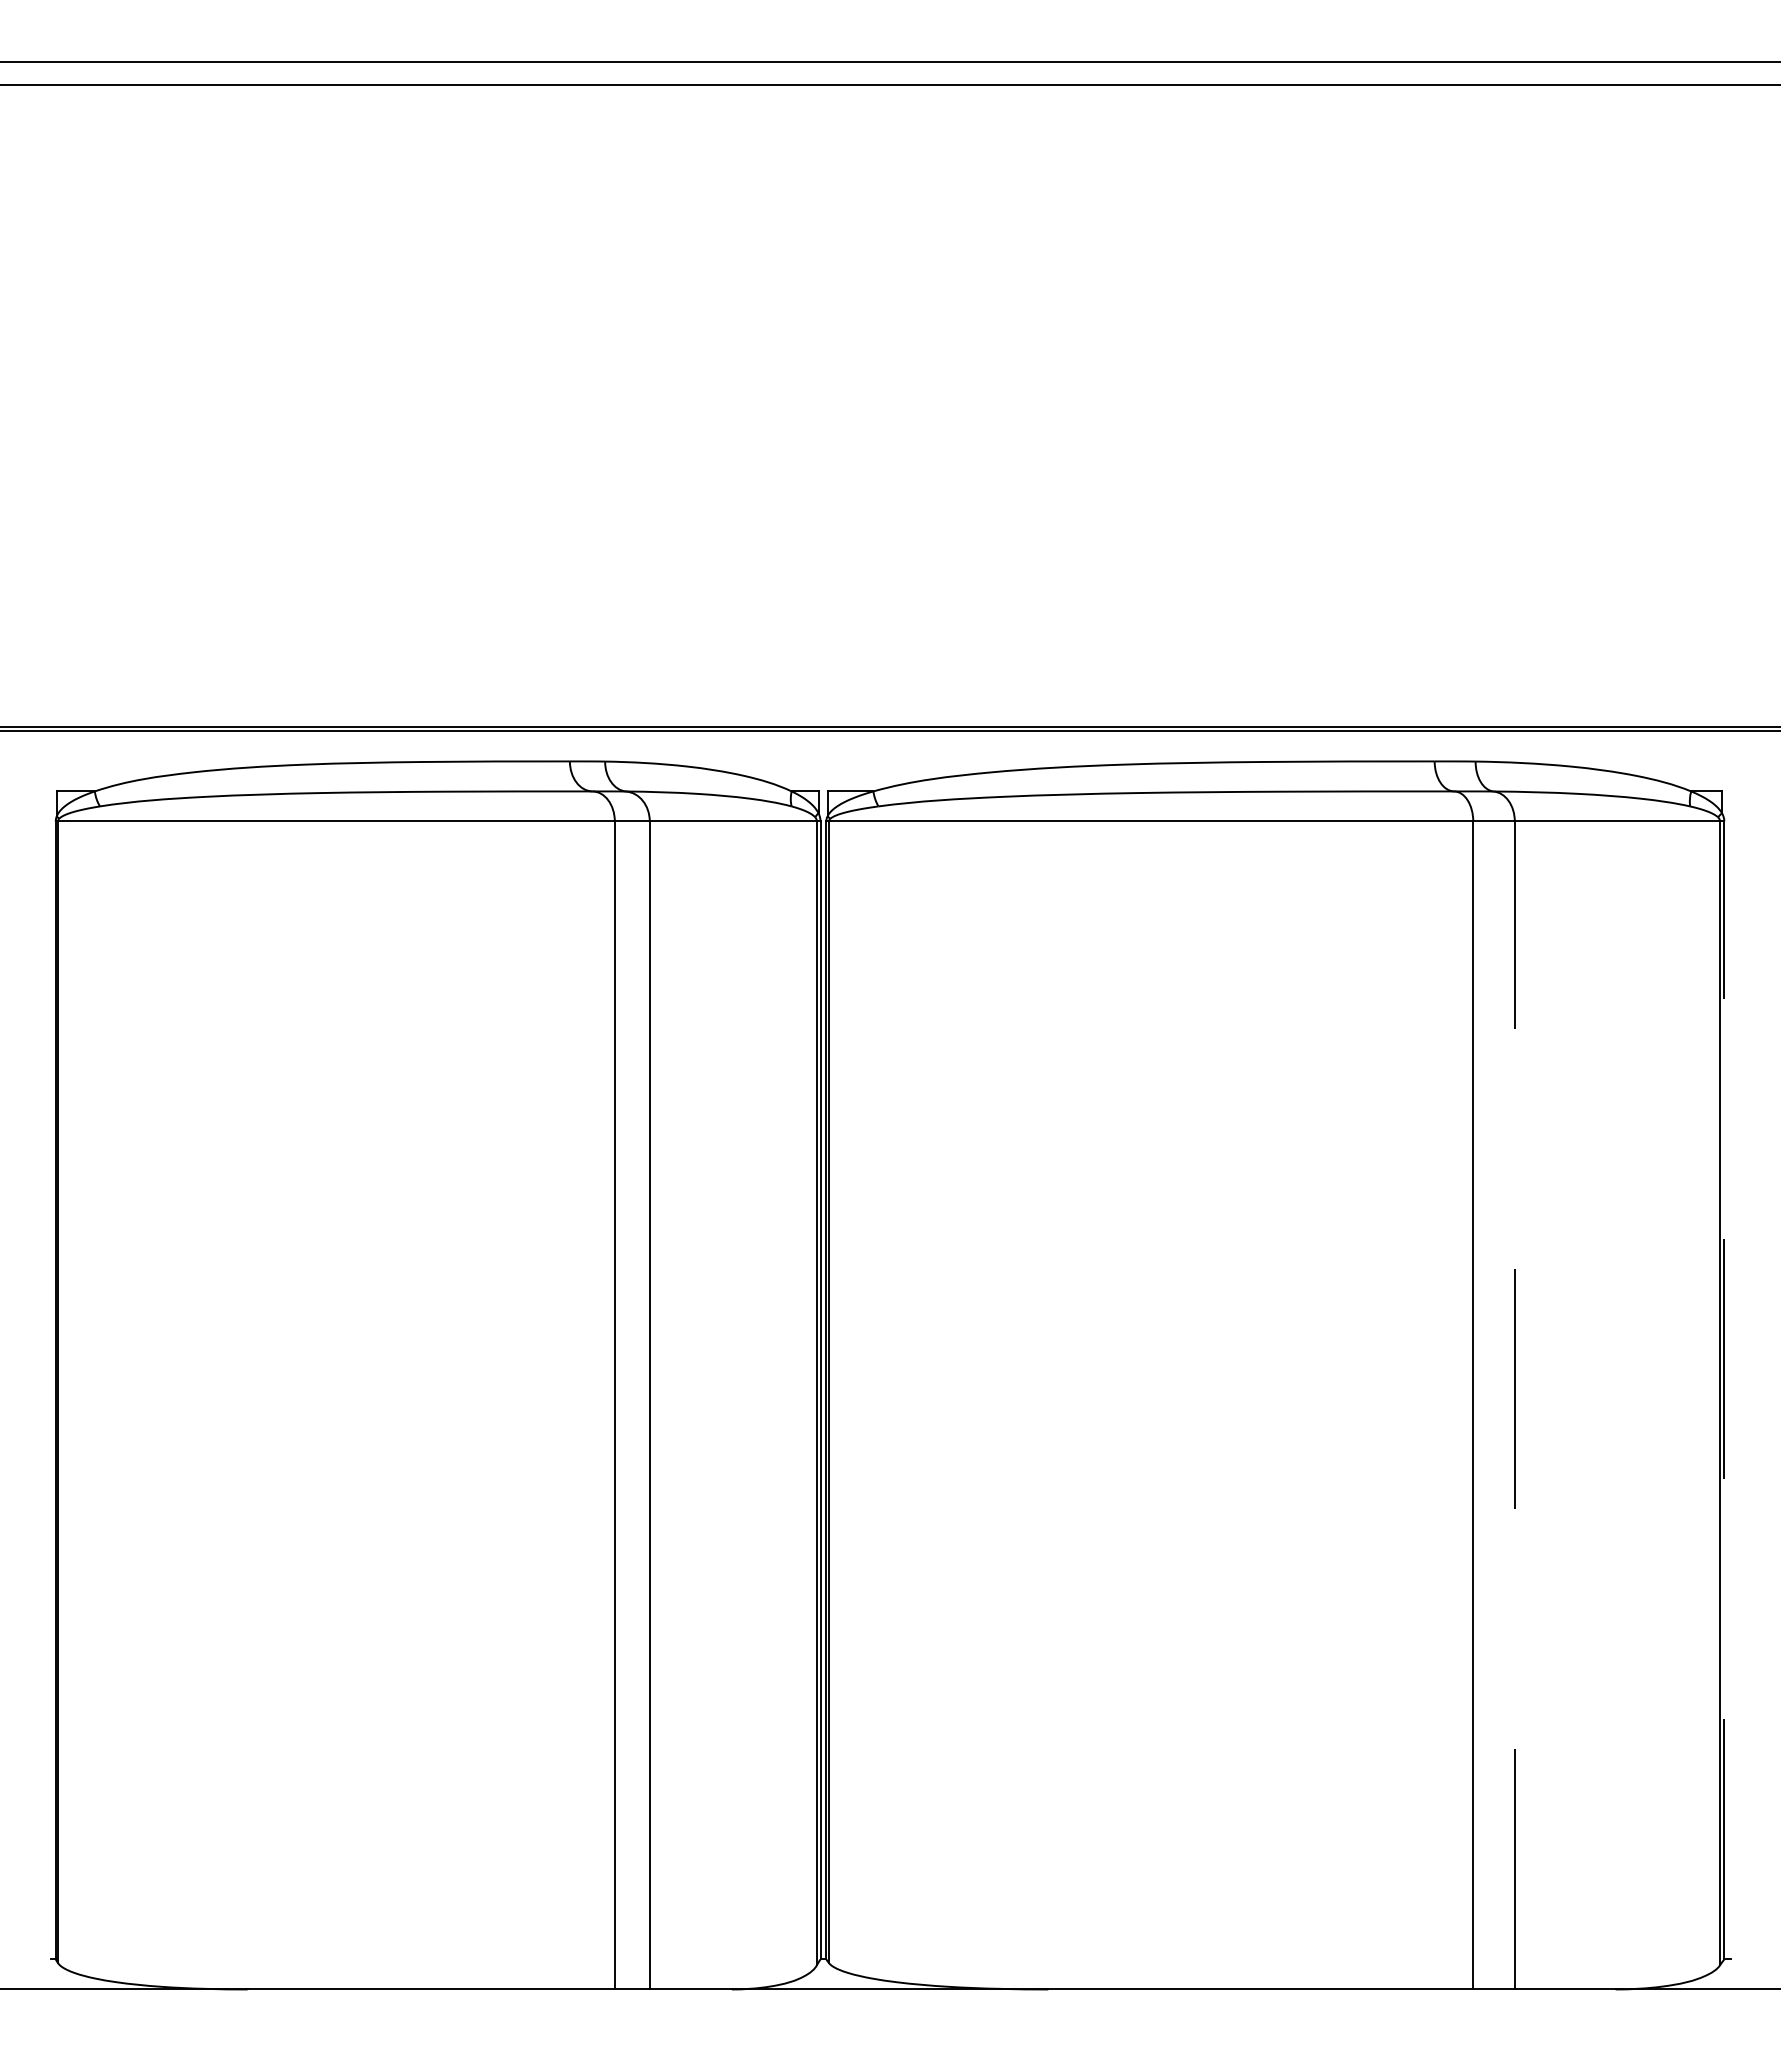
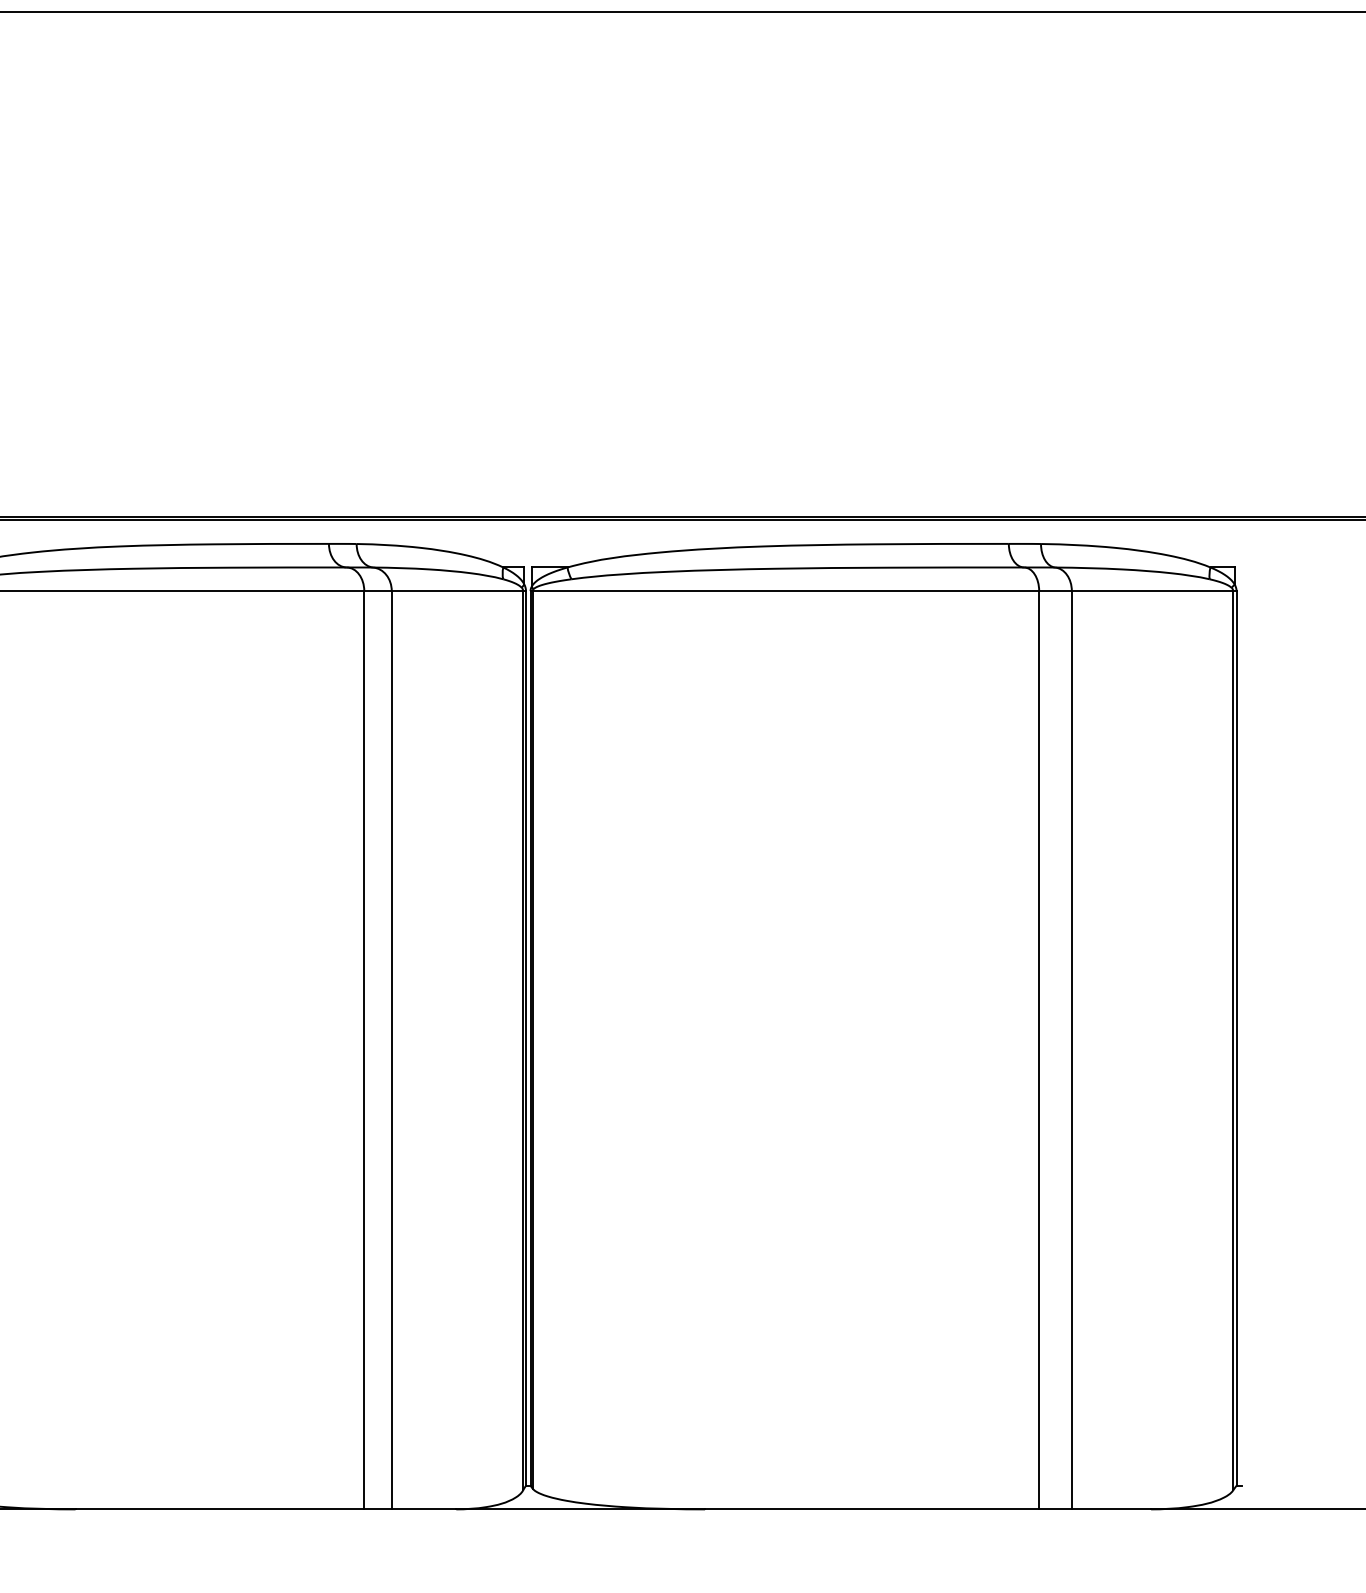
line: (1724, 1389) -> (1236, 1037), dashed -> solid
line: (1514, 1404) -> (1071, 1049), dashed -> solid

